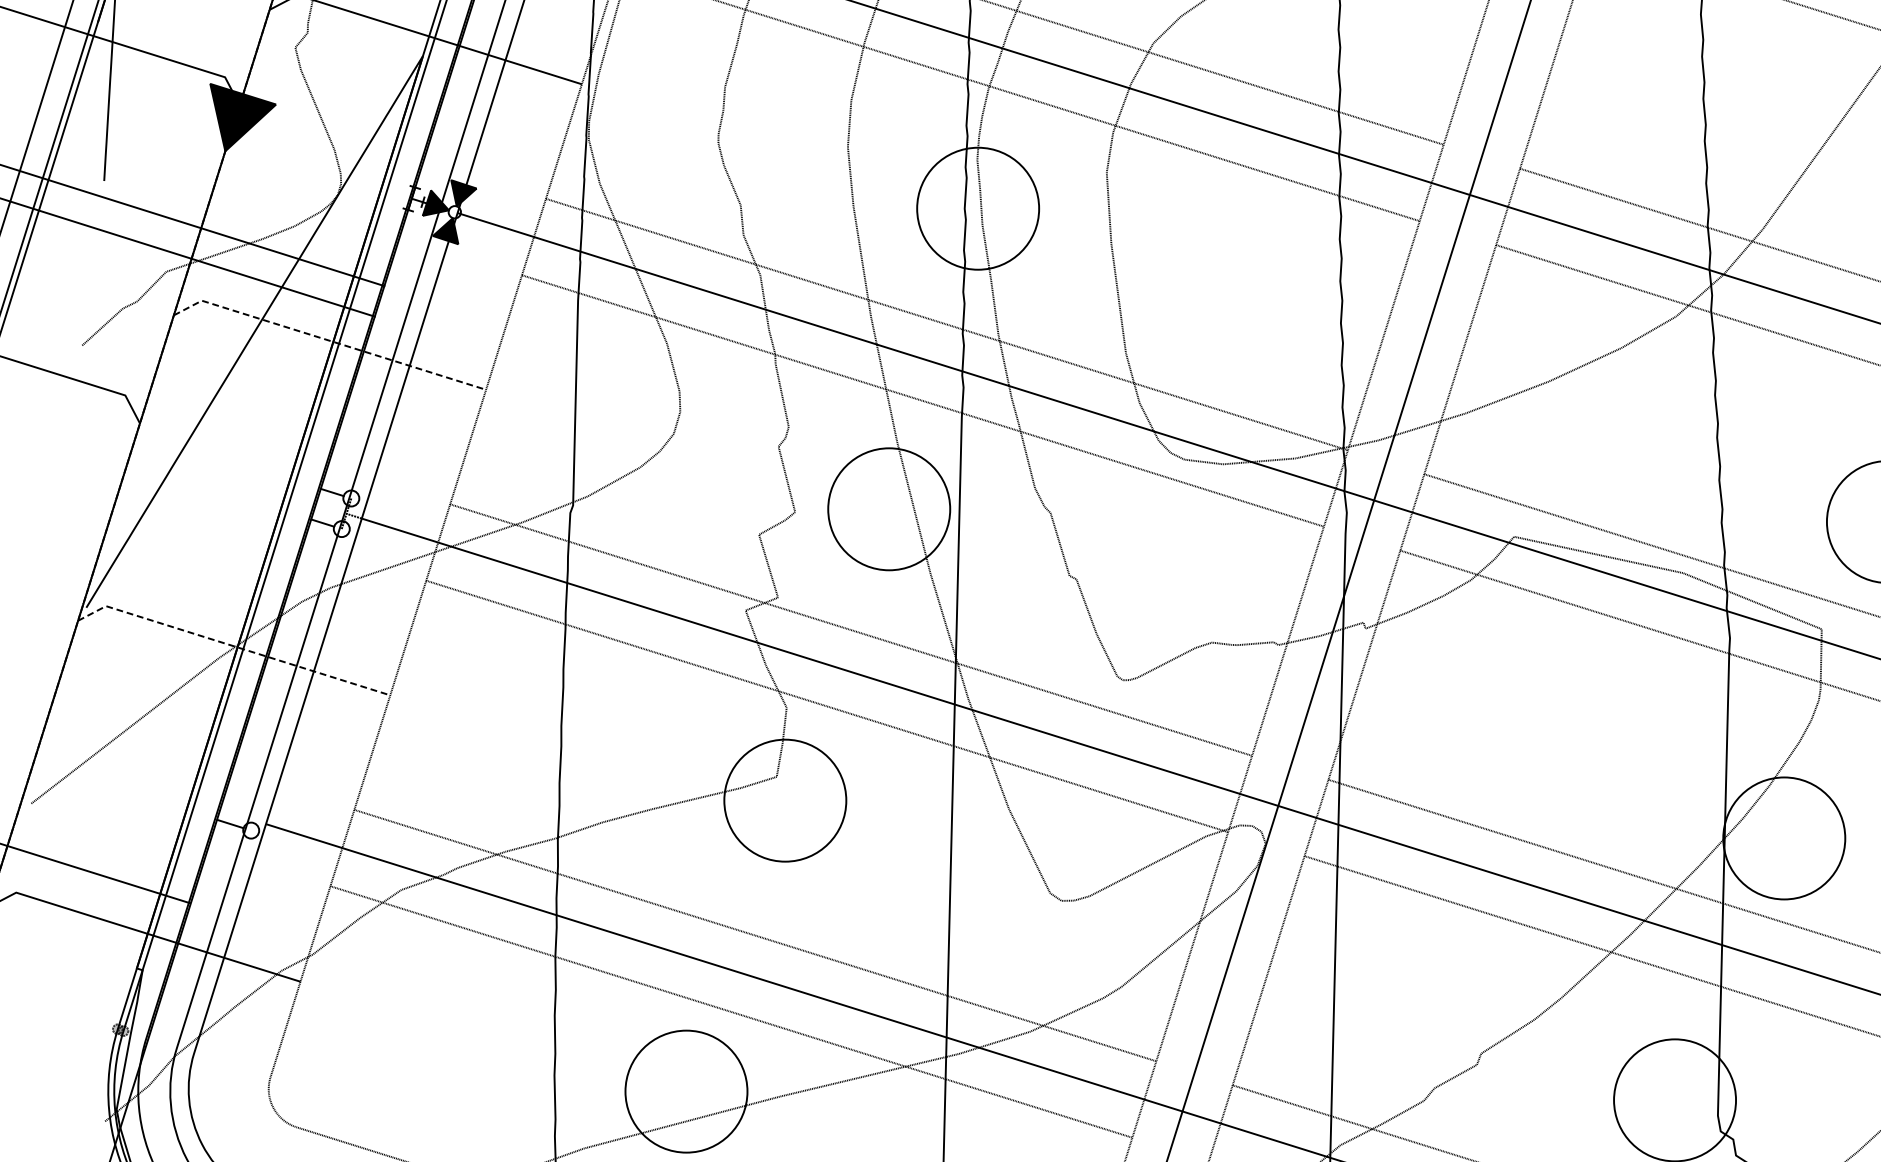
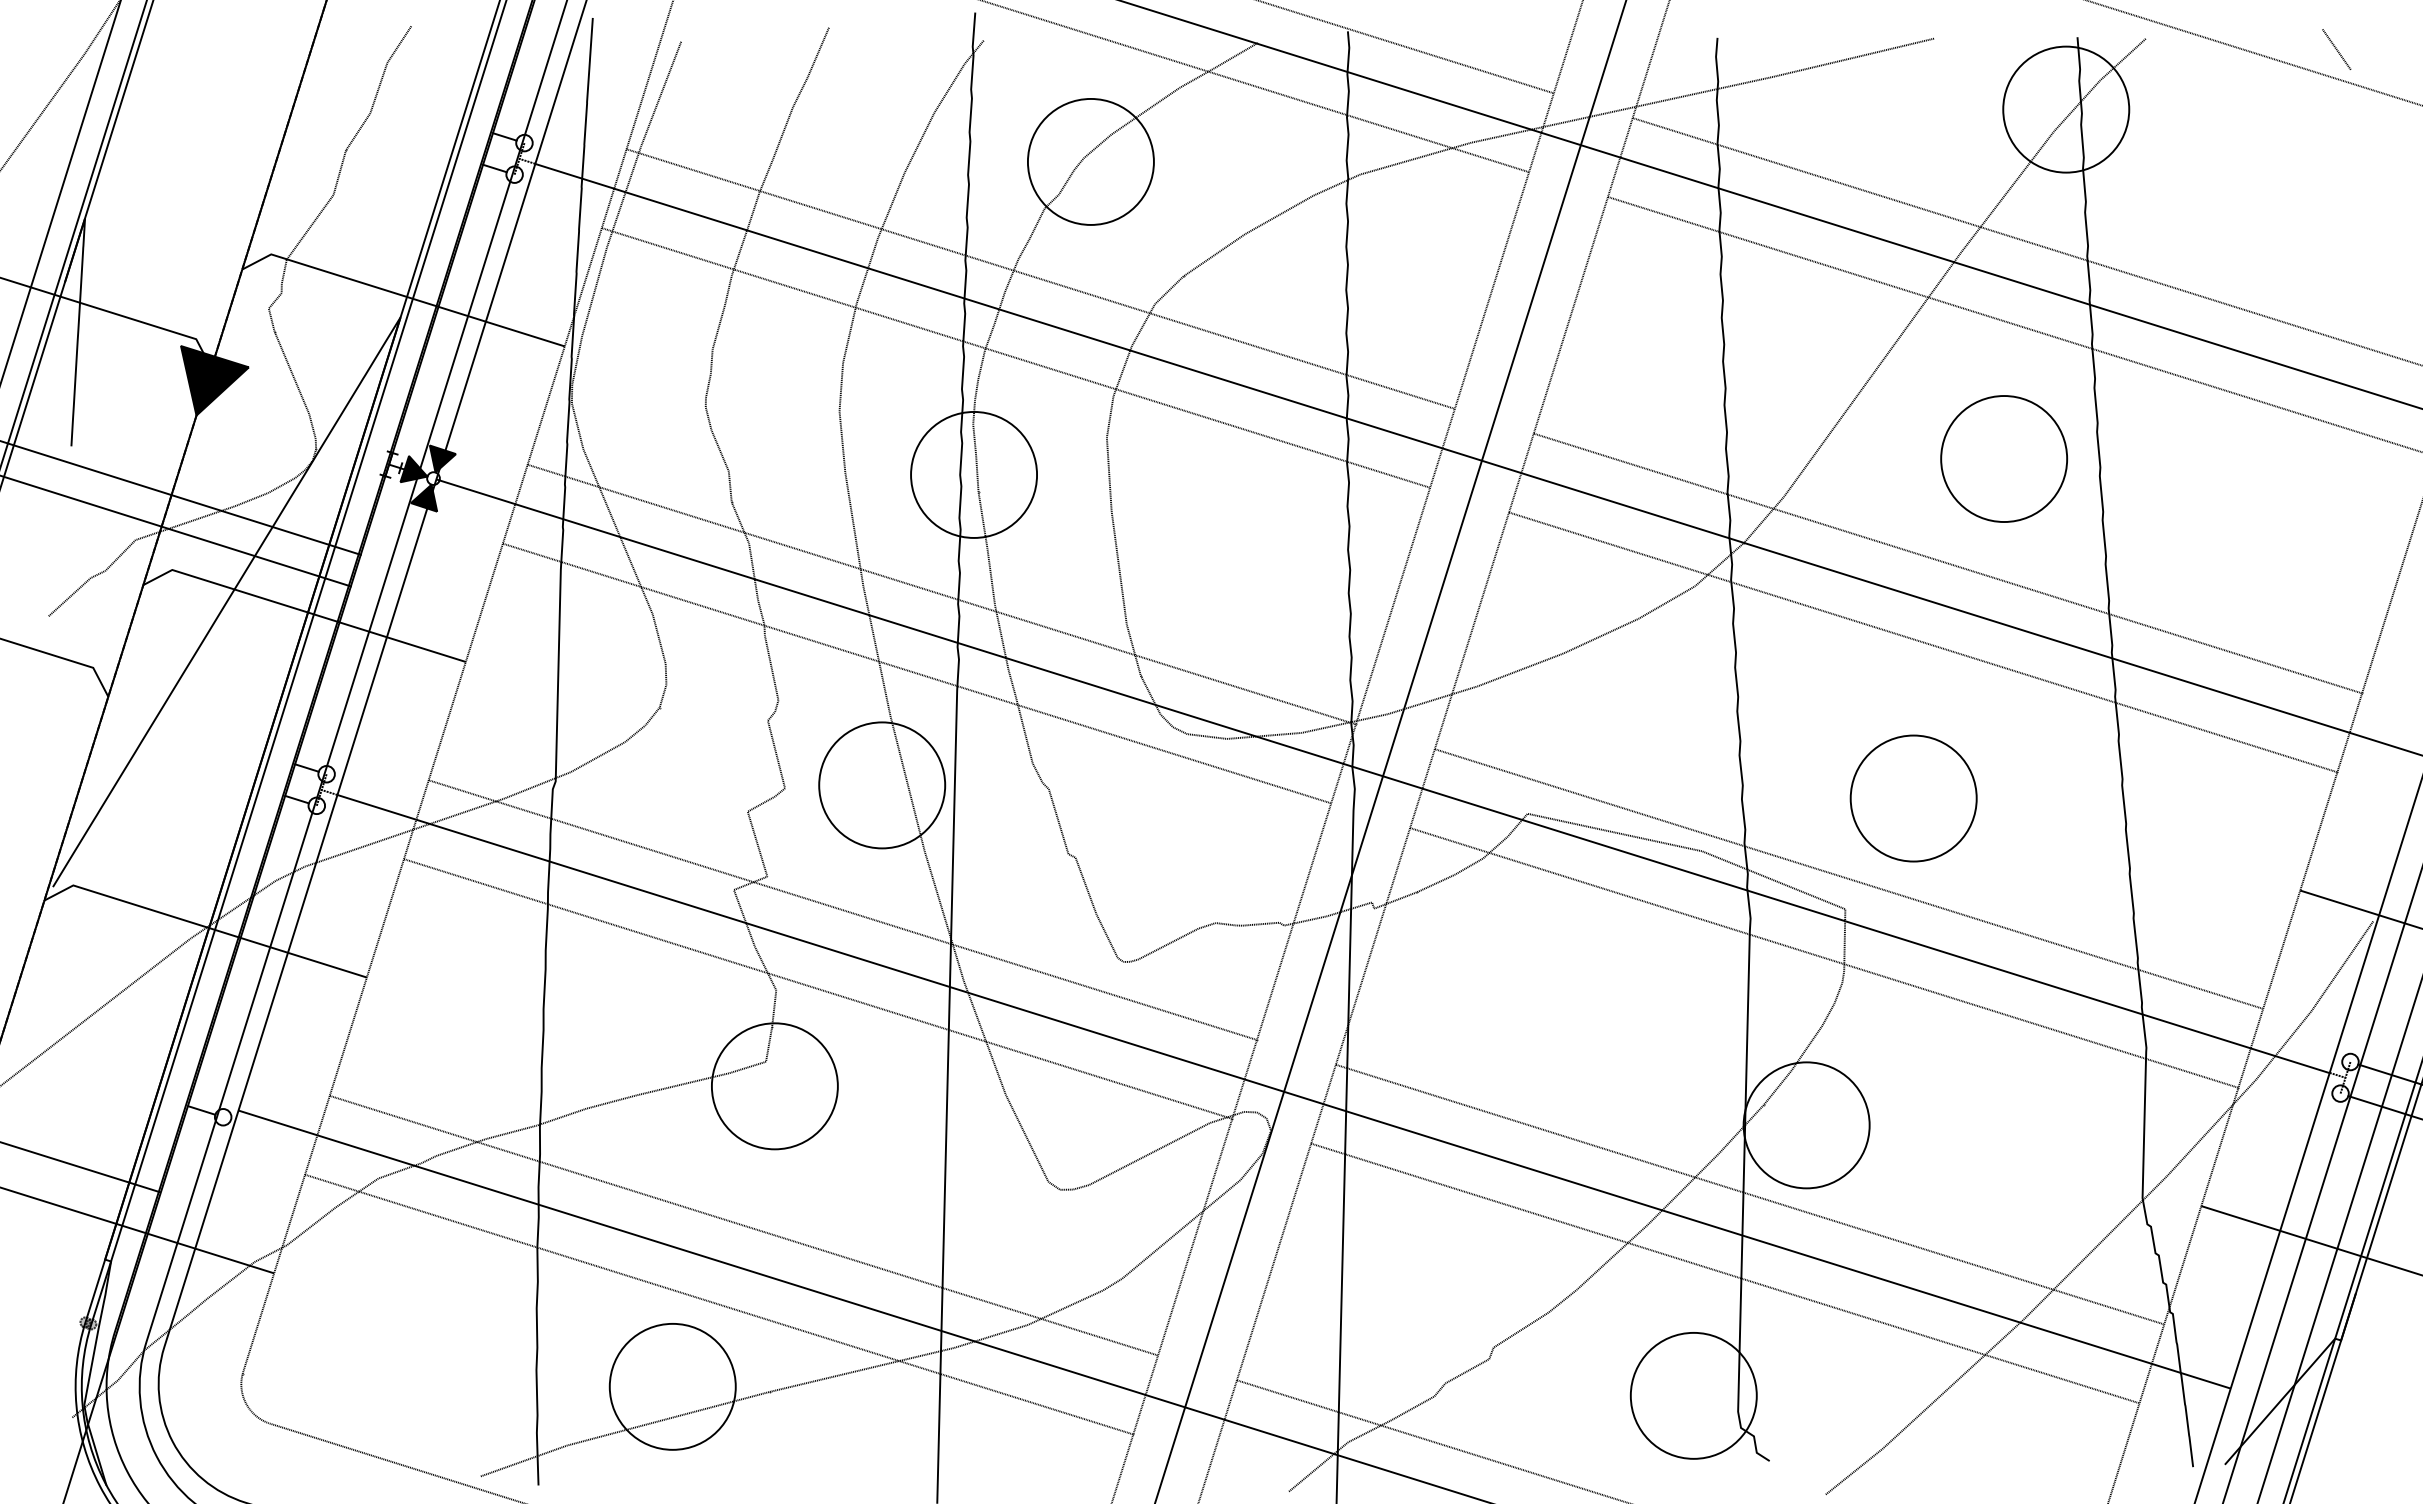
line: (327, 339) -> (302, 610), dashed -> solid
line: (232, 645) -> (203, 926), dashed -> solid

